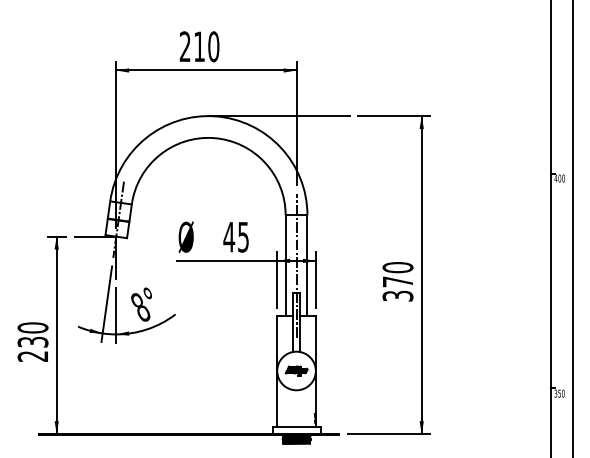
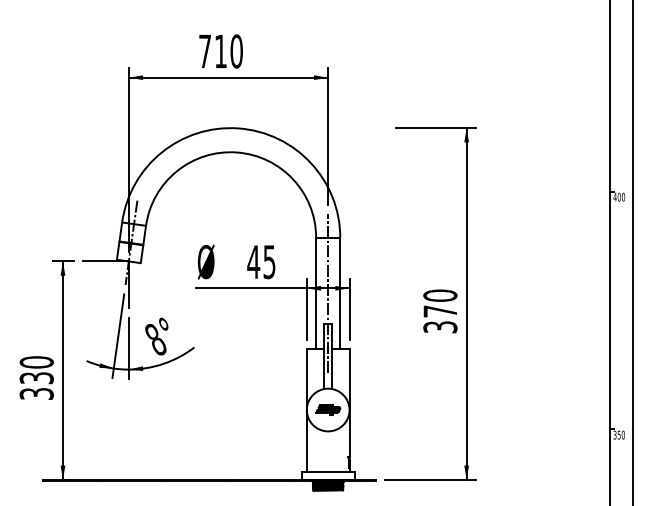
text: (184, 46) -> (204, 51), 210 -> 710
line: (278, 116) -> (308, 128), removed
text: (32, 356) -> (36, 393), 230 -> 330

